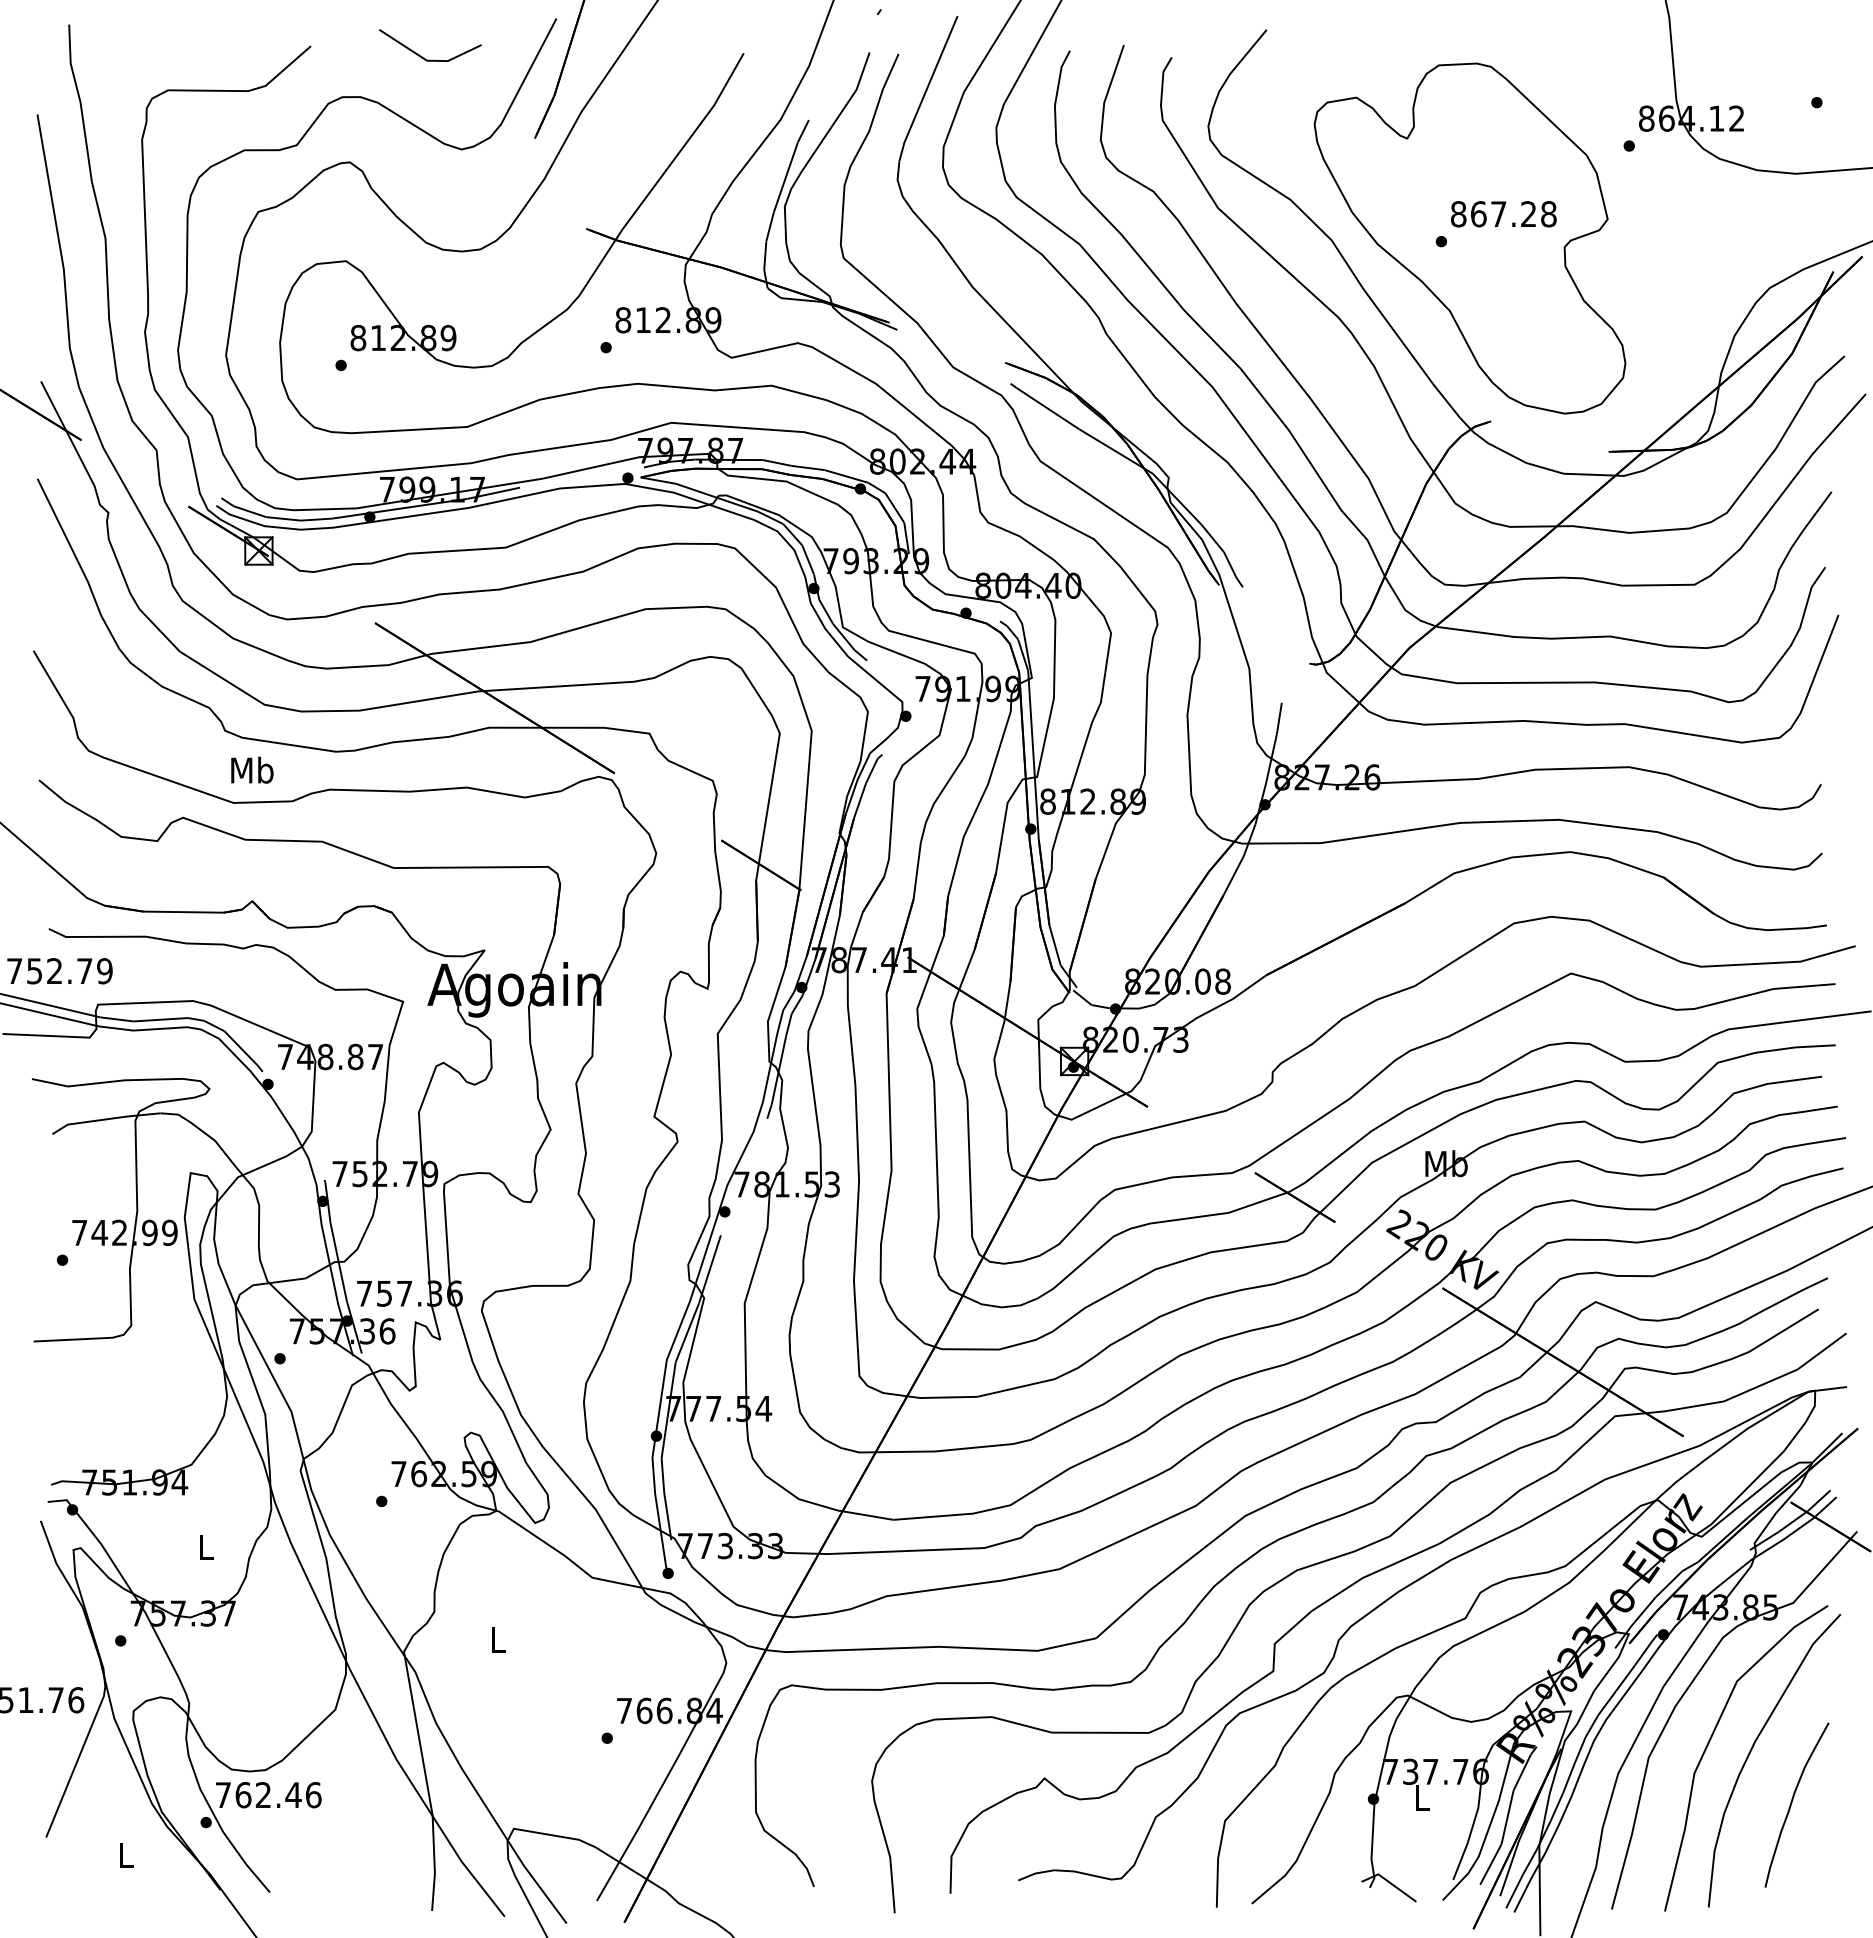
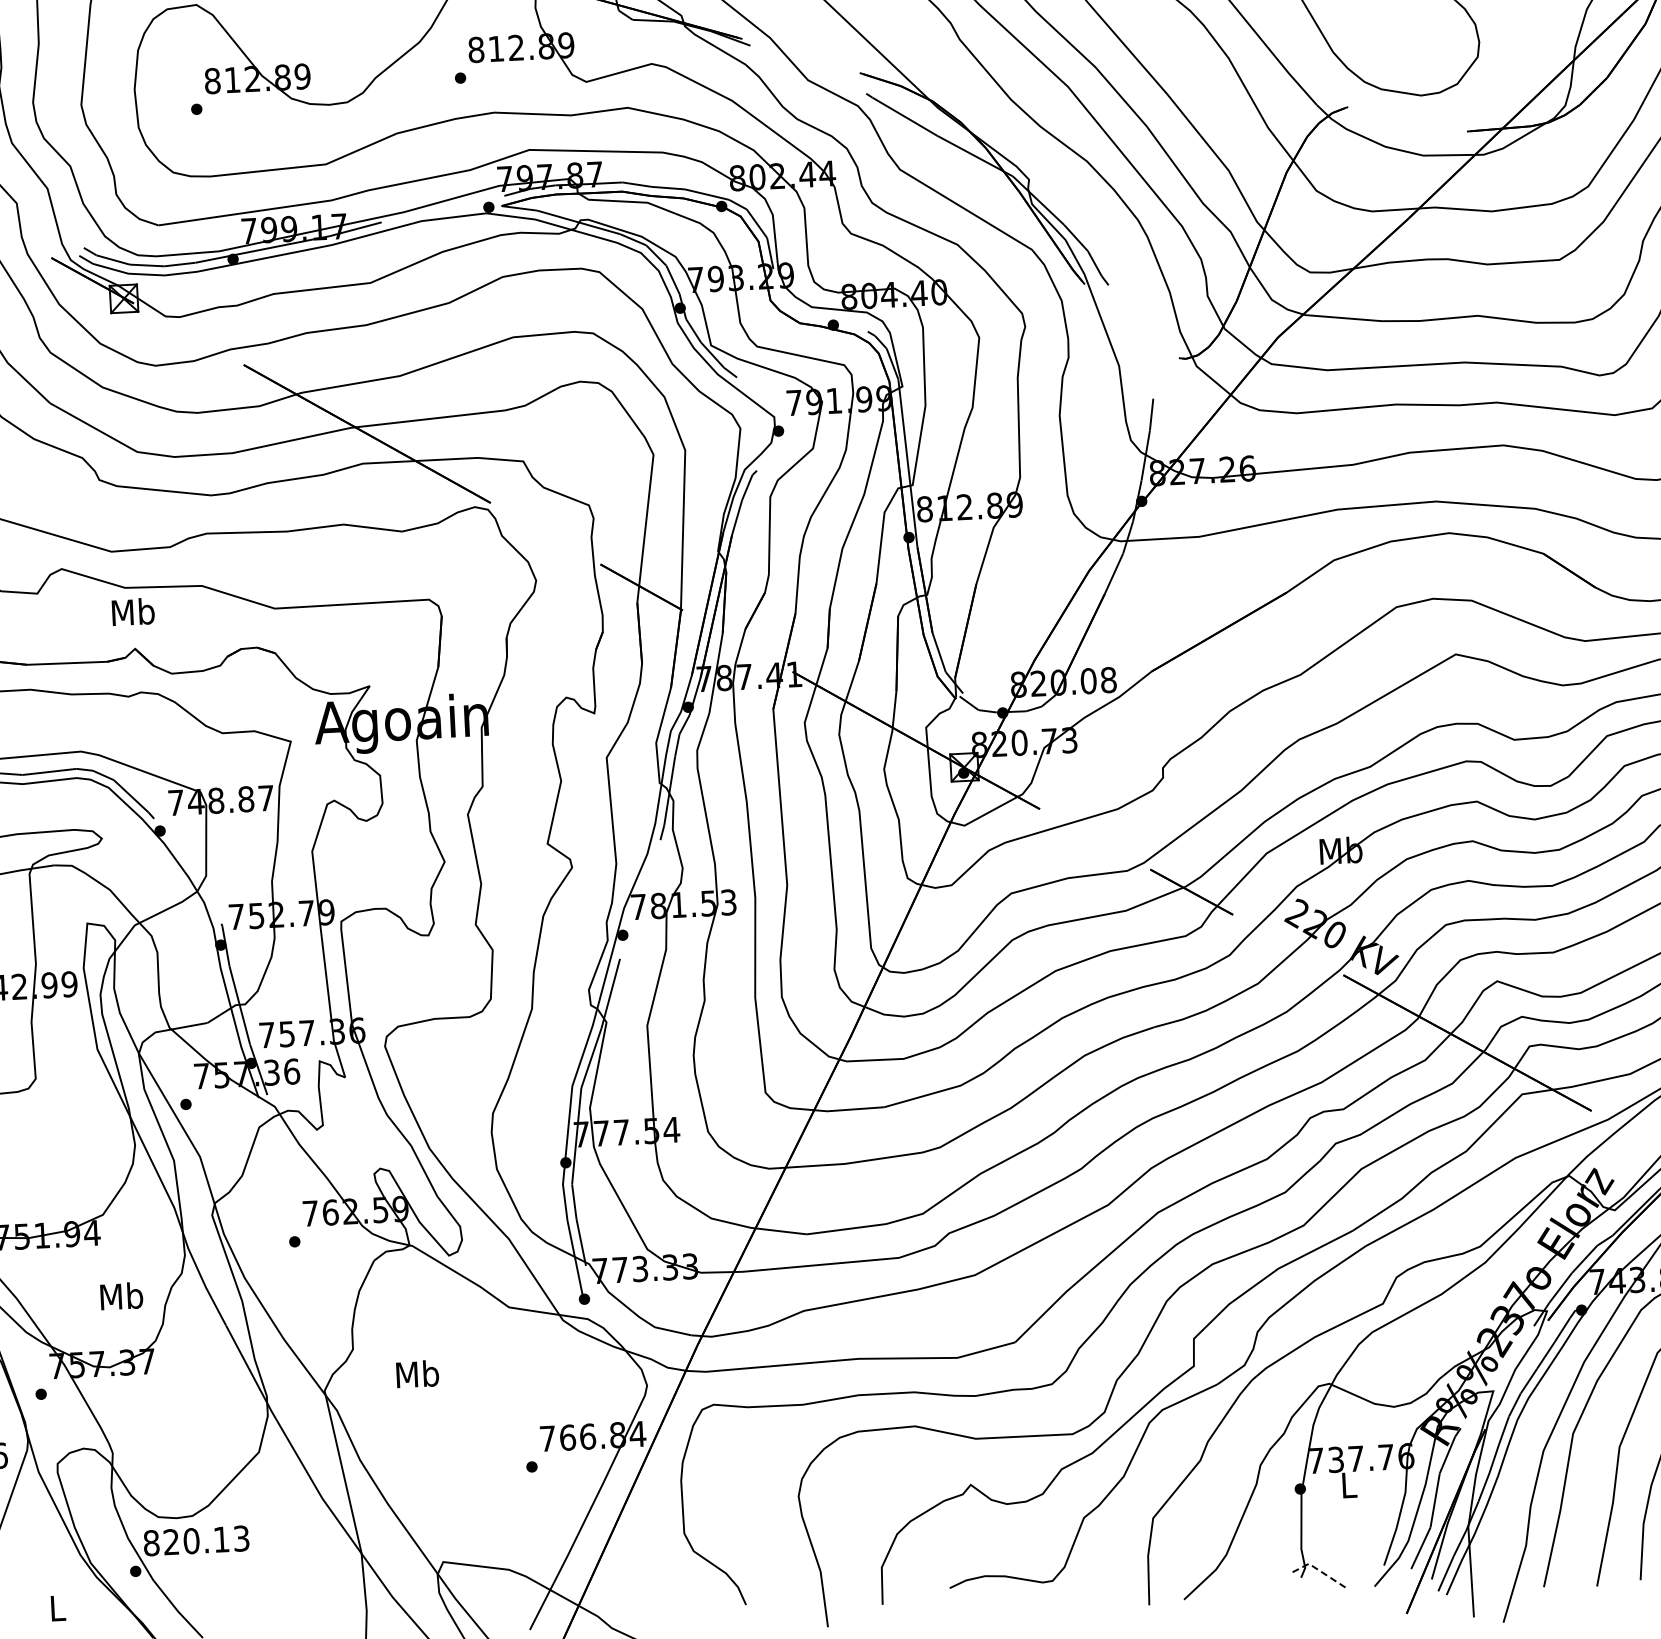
text: (252, 769) -> (133, 611), moved
text: (206, 1546) -> (122, 1295), L -> Mb
text: (497, 1639) -> (417, 1373), L -> Mb
text: (268, 1795) -> (196, 1541), 762.46 -> 820.13
line: (1389, 1882) -> (1320, 1571), solid -> dashed

